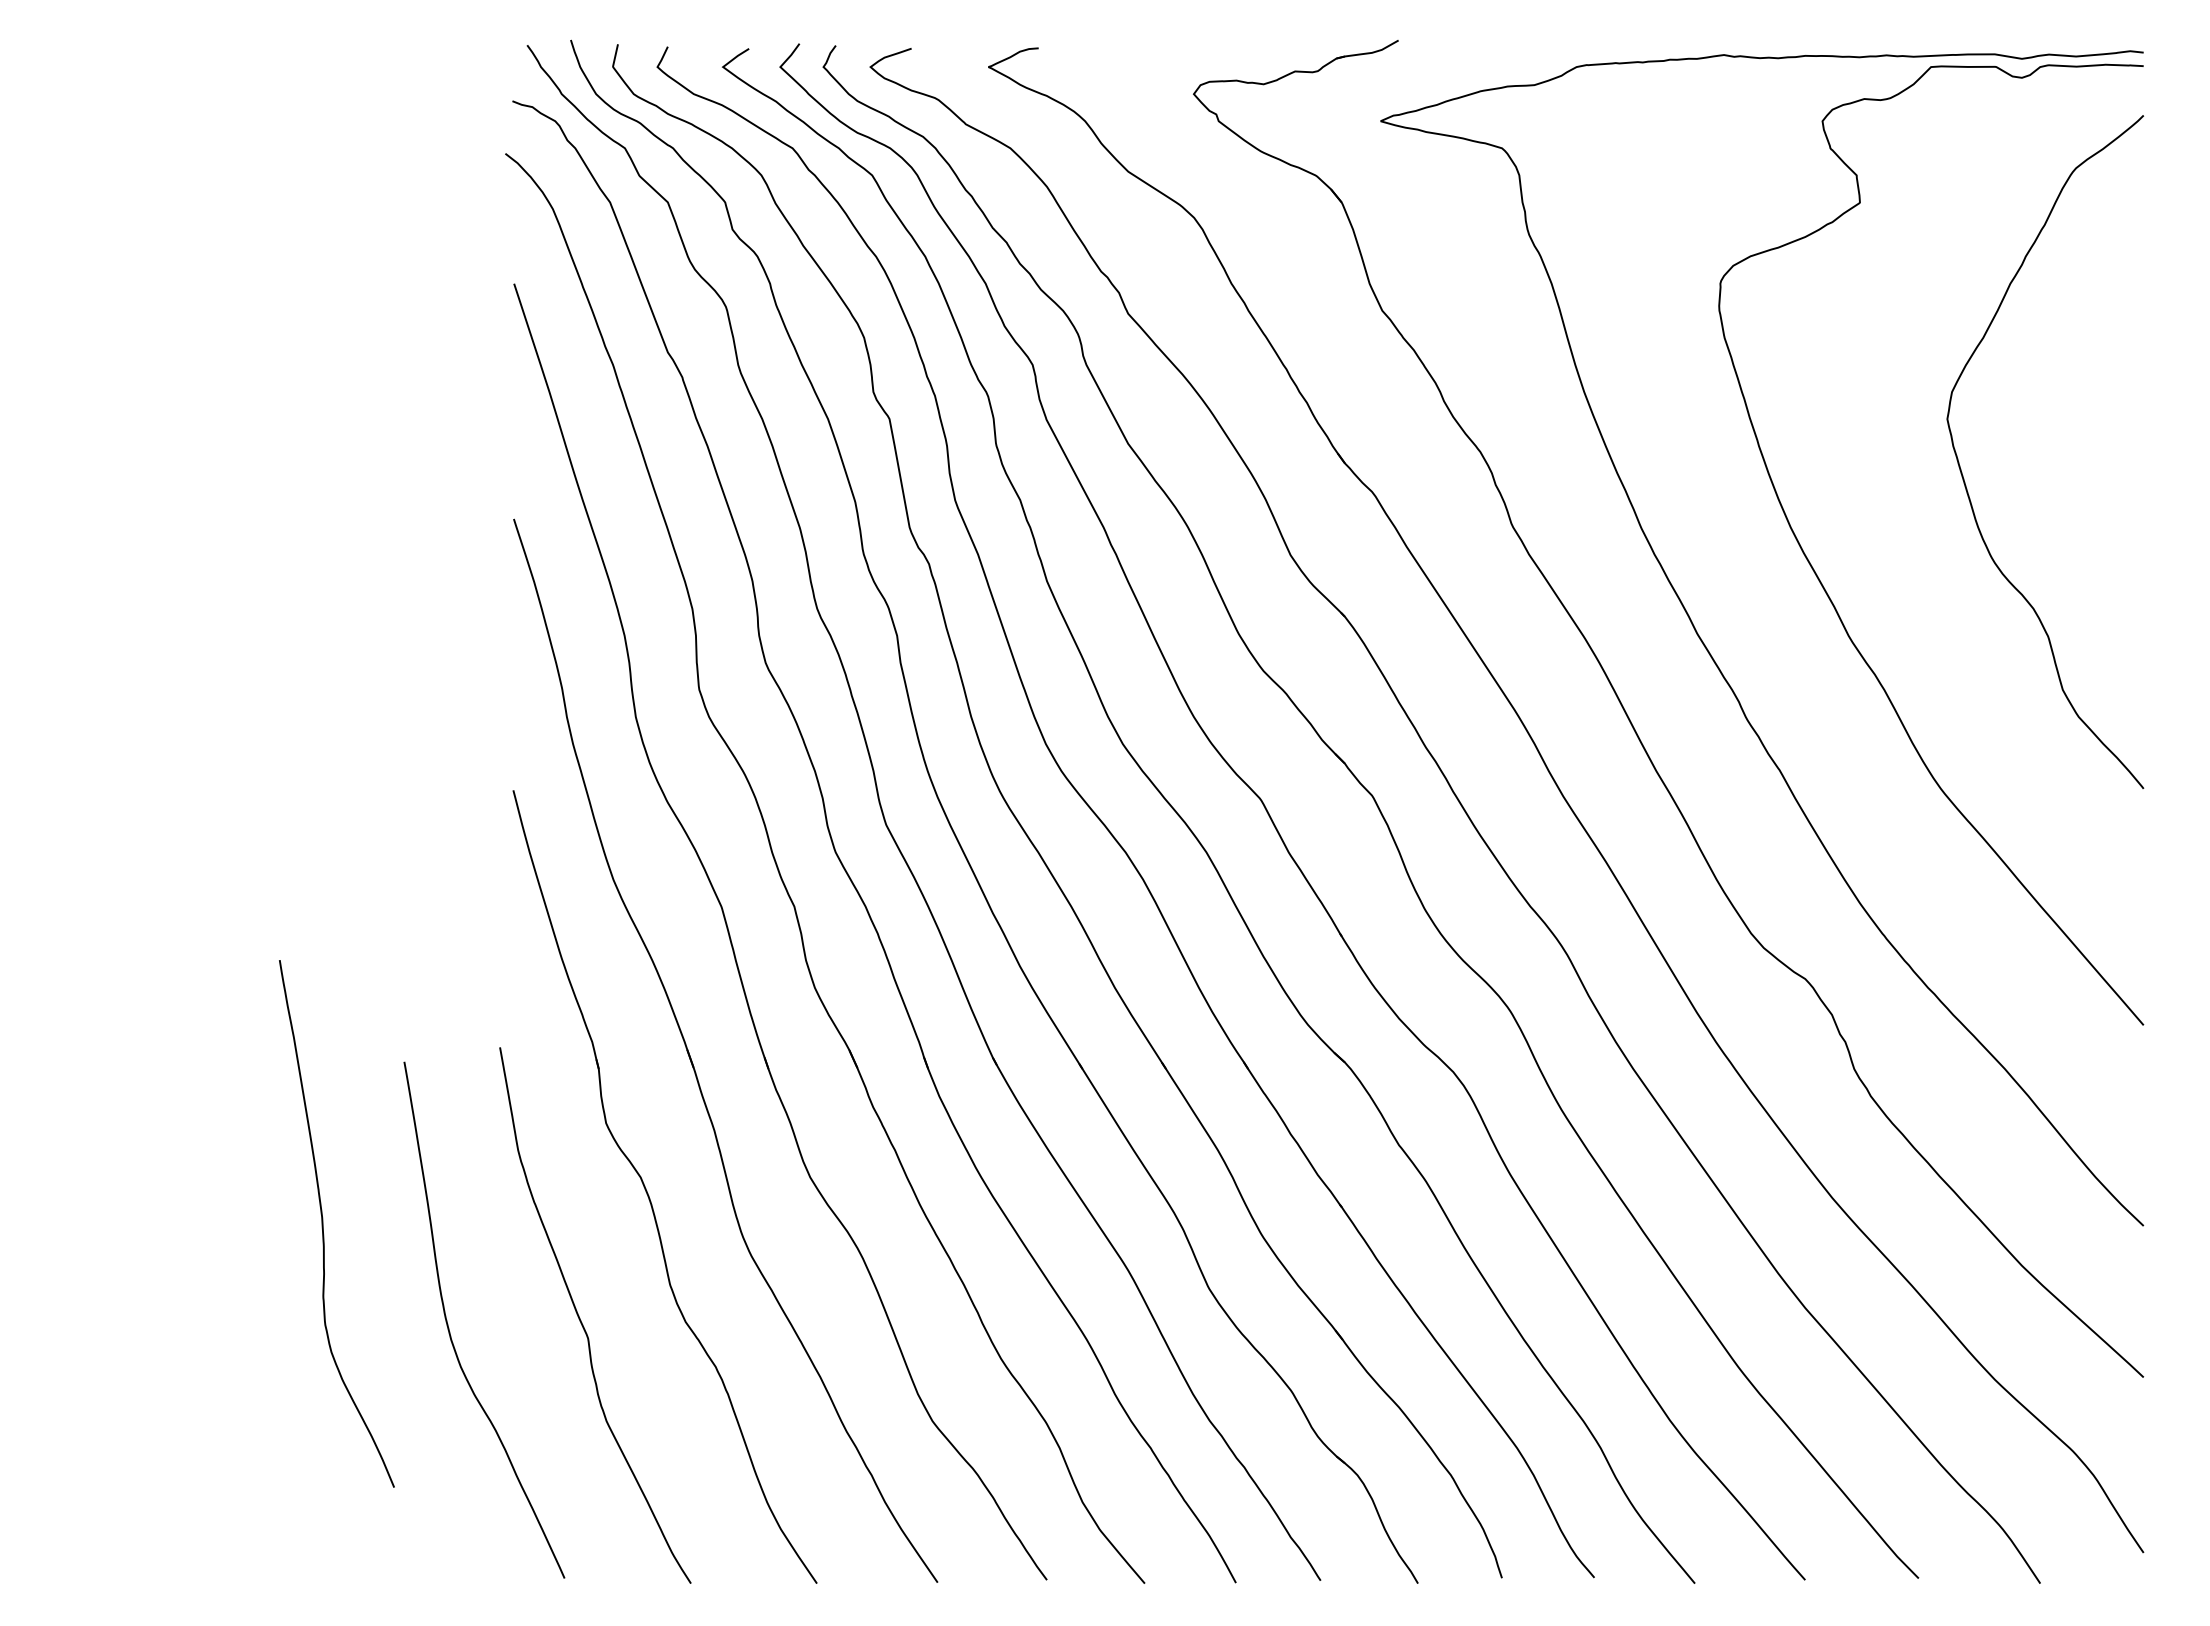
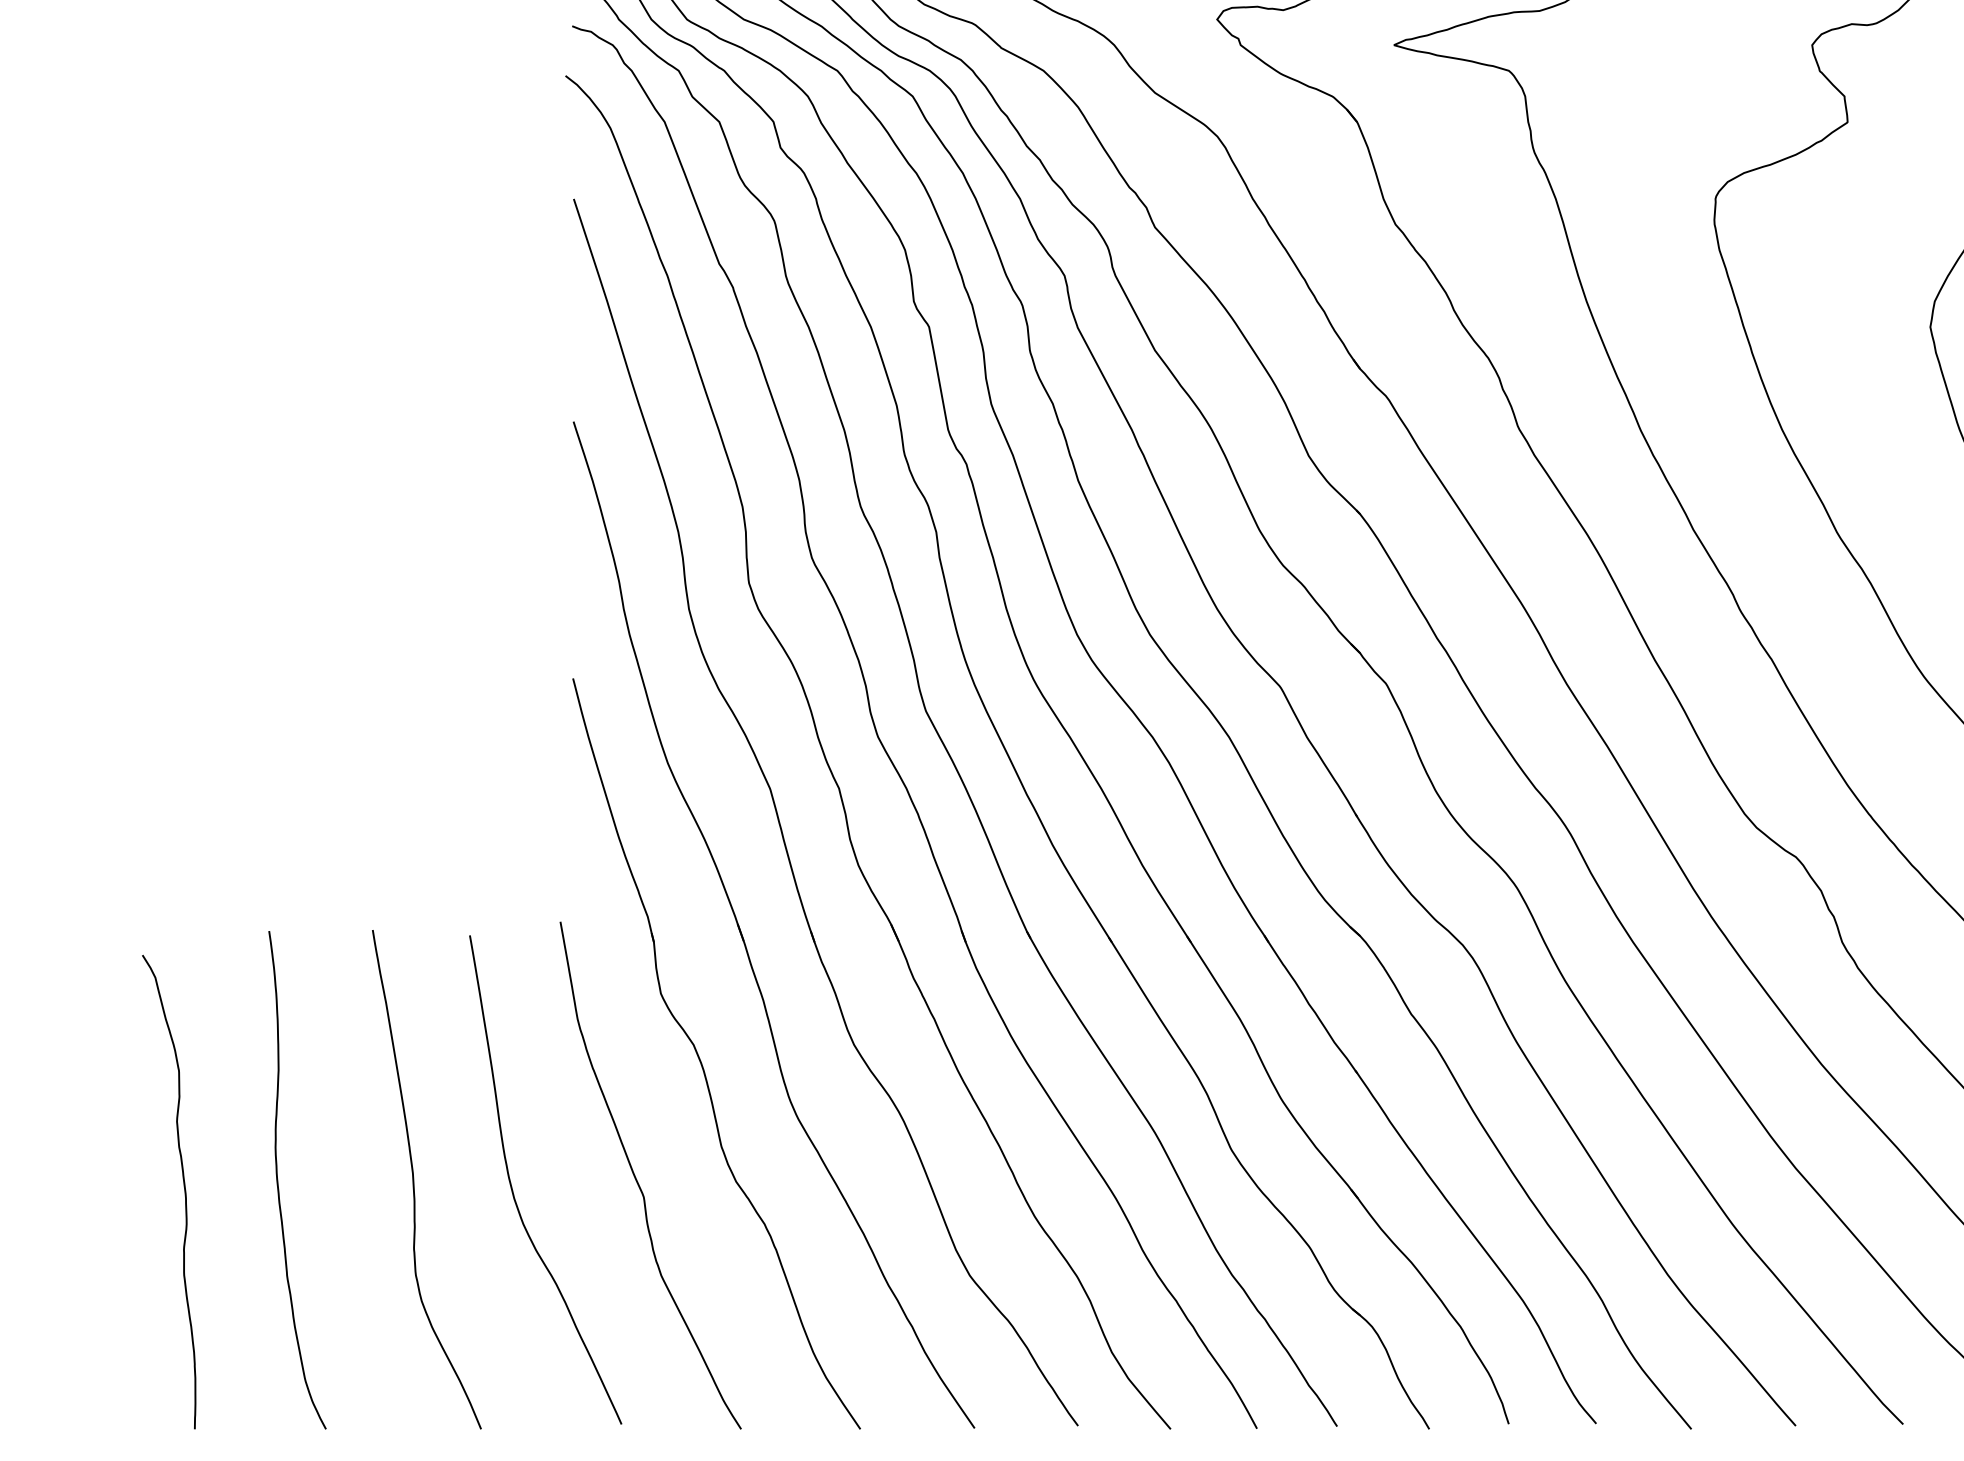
curve: (323, 1223) -> (414, 1179), moved
curve: (202, 1324) -> (278, 1184), added
curve: (102, 1332) -> (184, 1191), added

